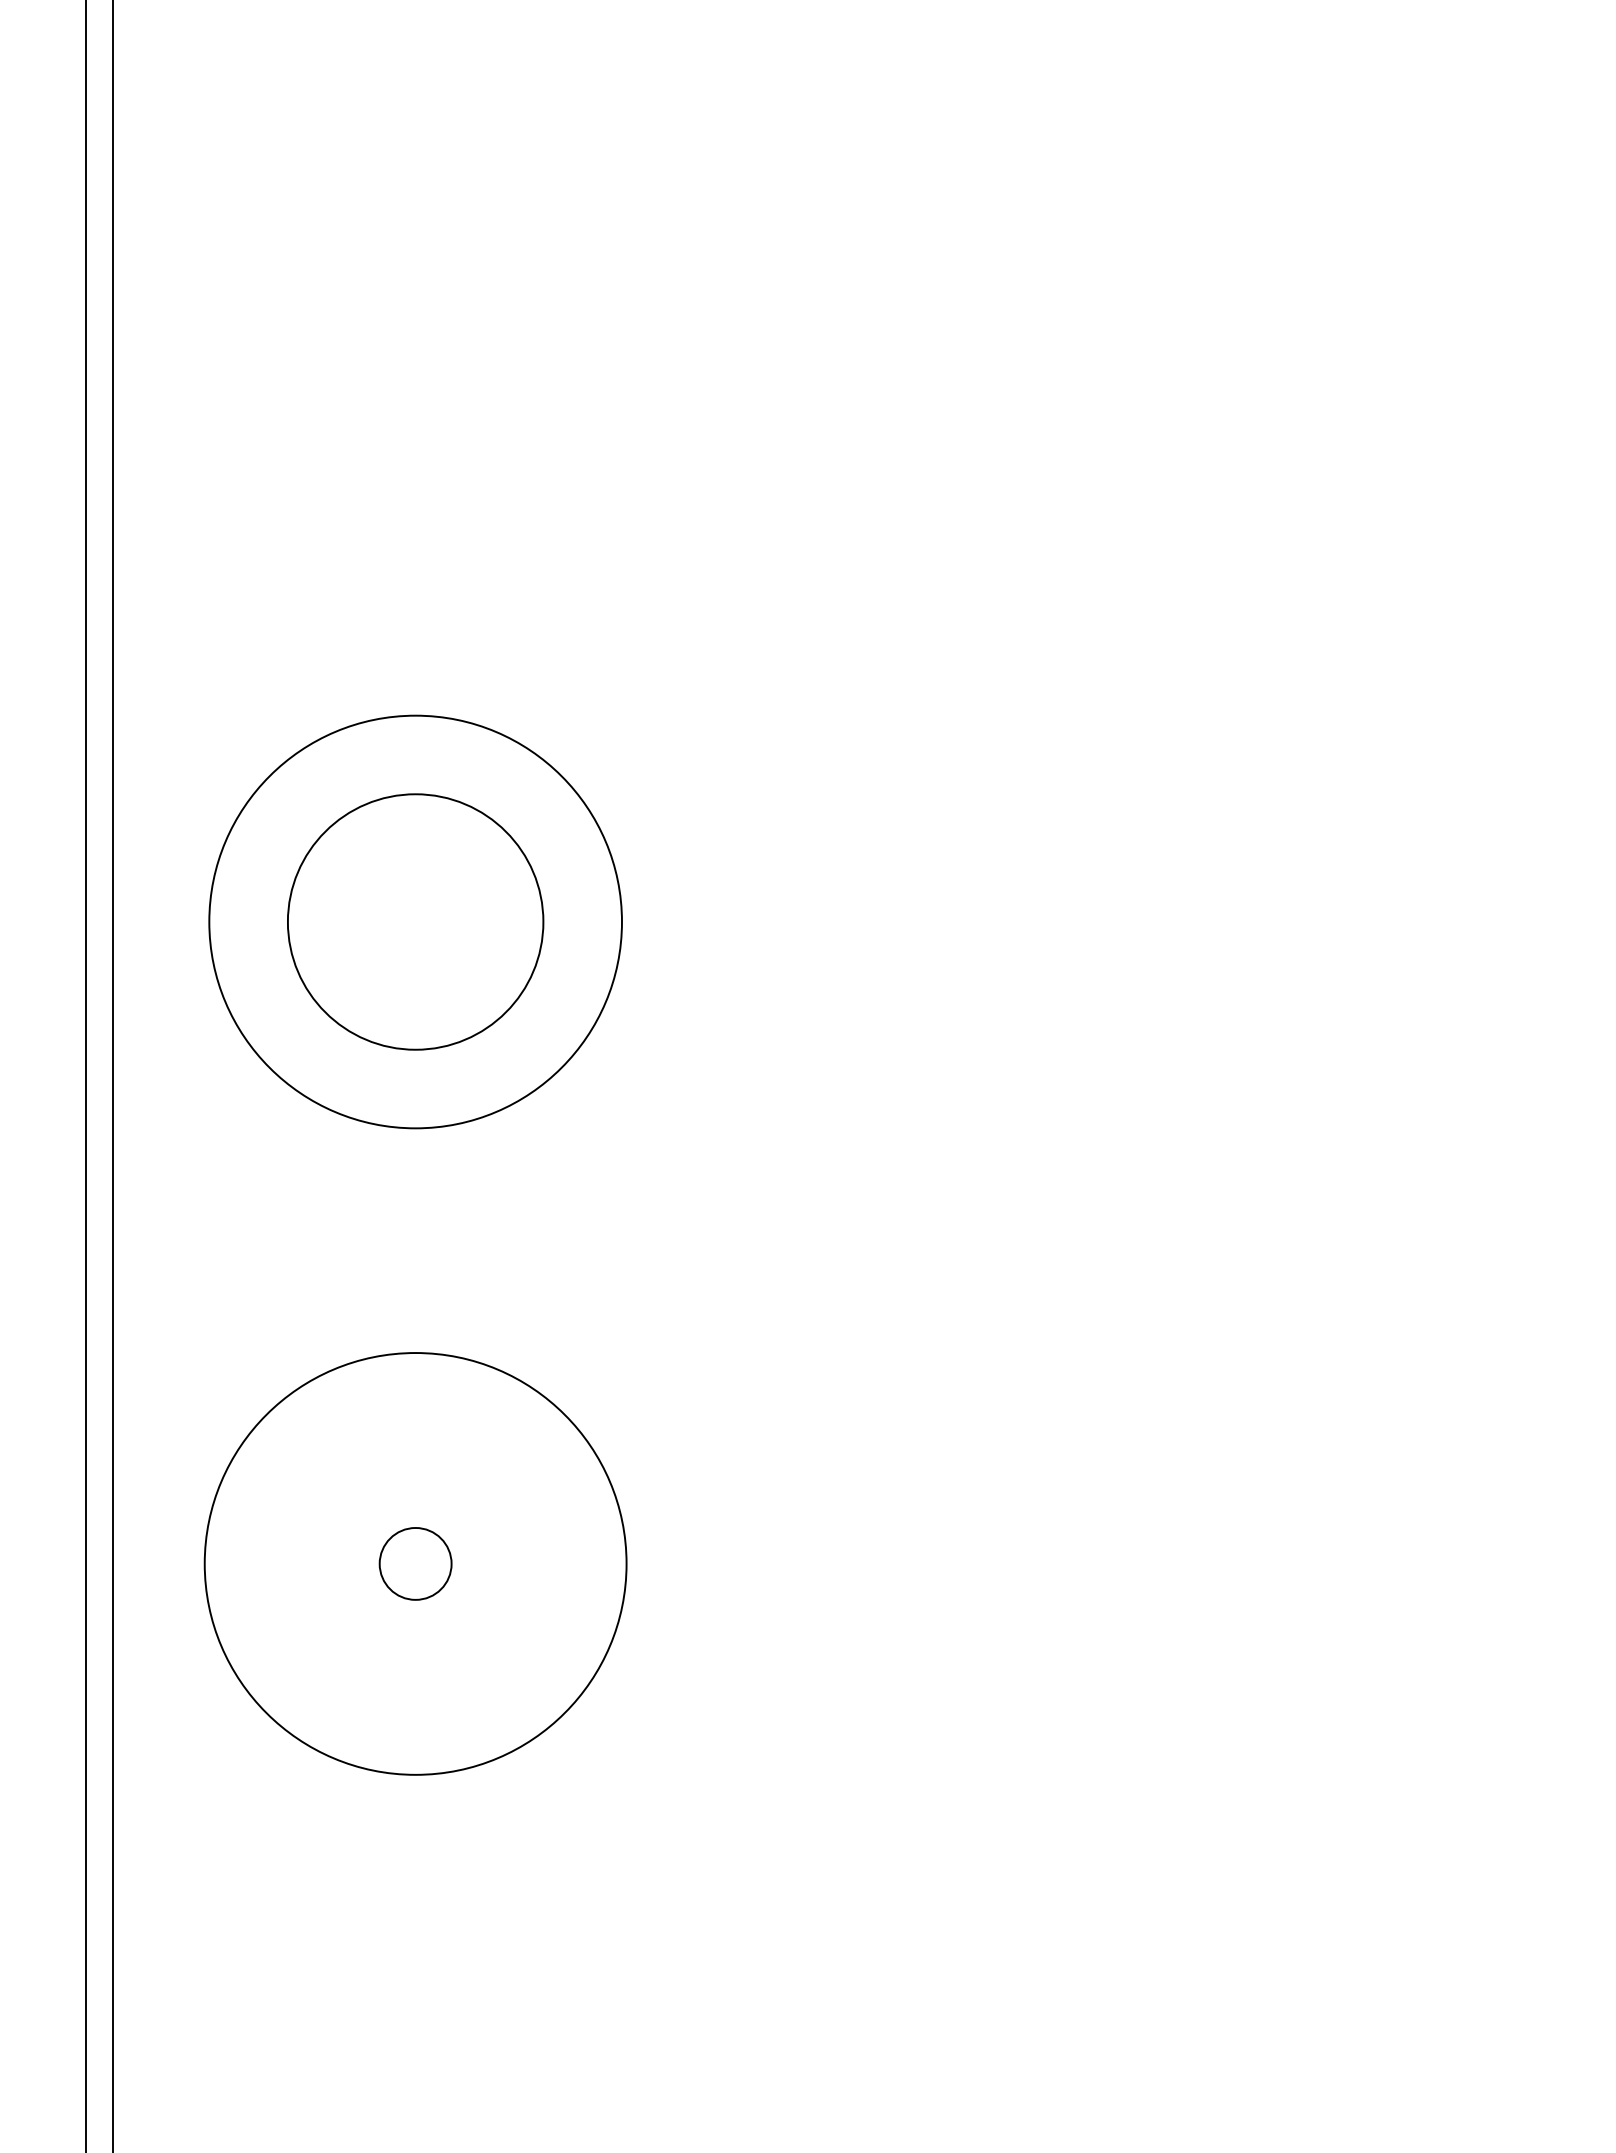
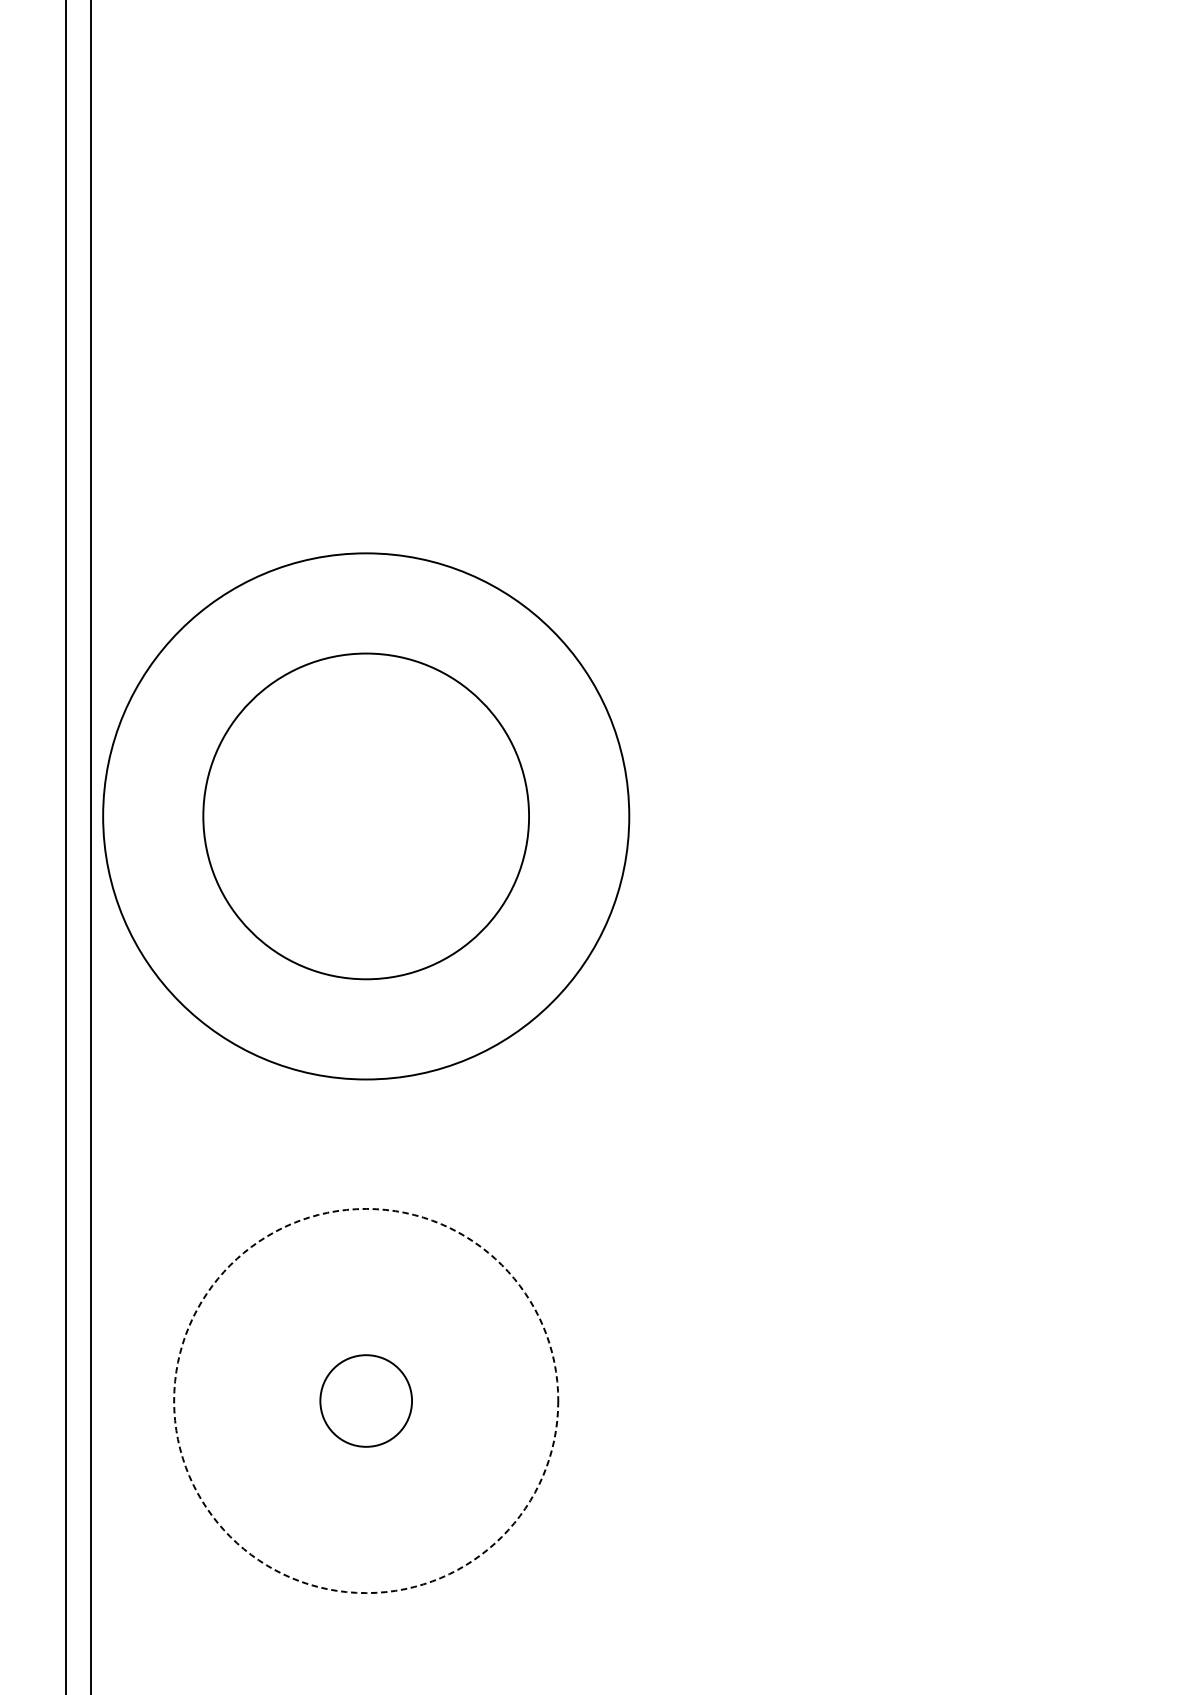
circle: (415, 921) -> (366, 815), size x1.4
circle: (415, 921) -> (366, 815), size x1.4
circle: (415, 1563) -> (366, 1400), size x1.4
circle: (415, 1563) -> (366, 1400), solid -> dashed

